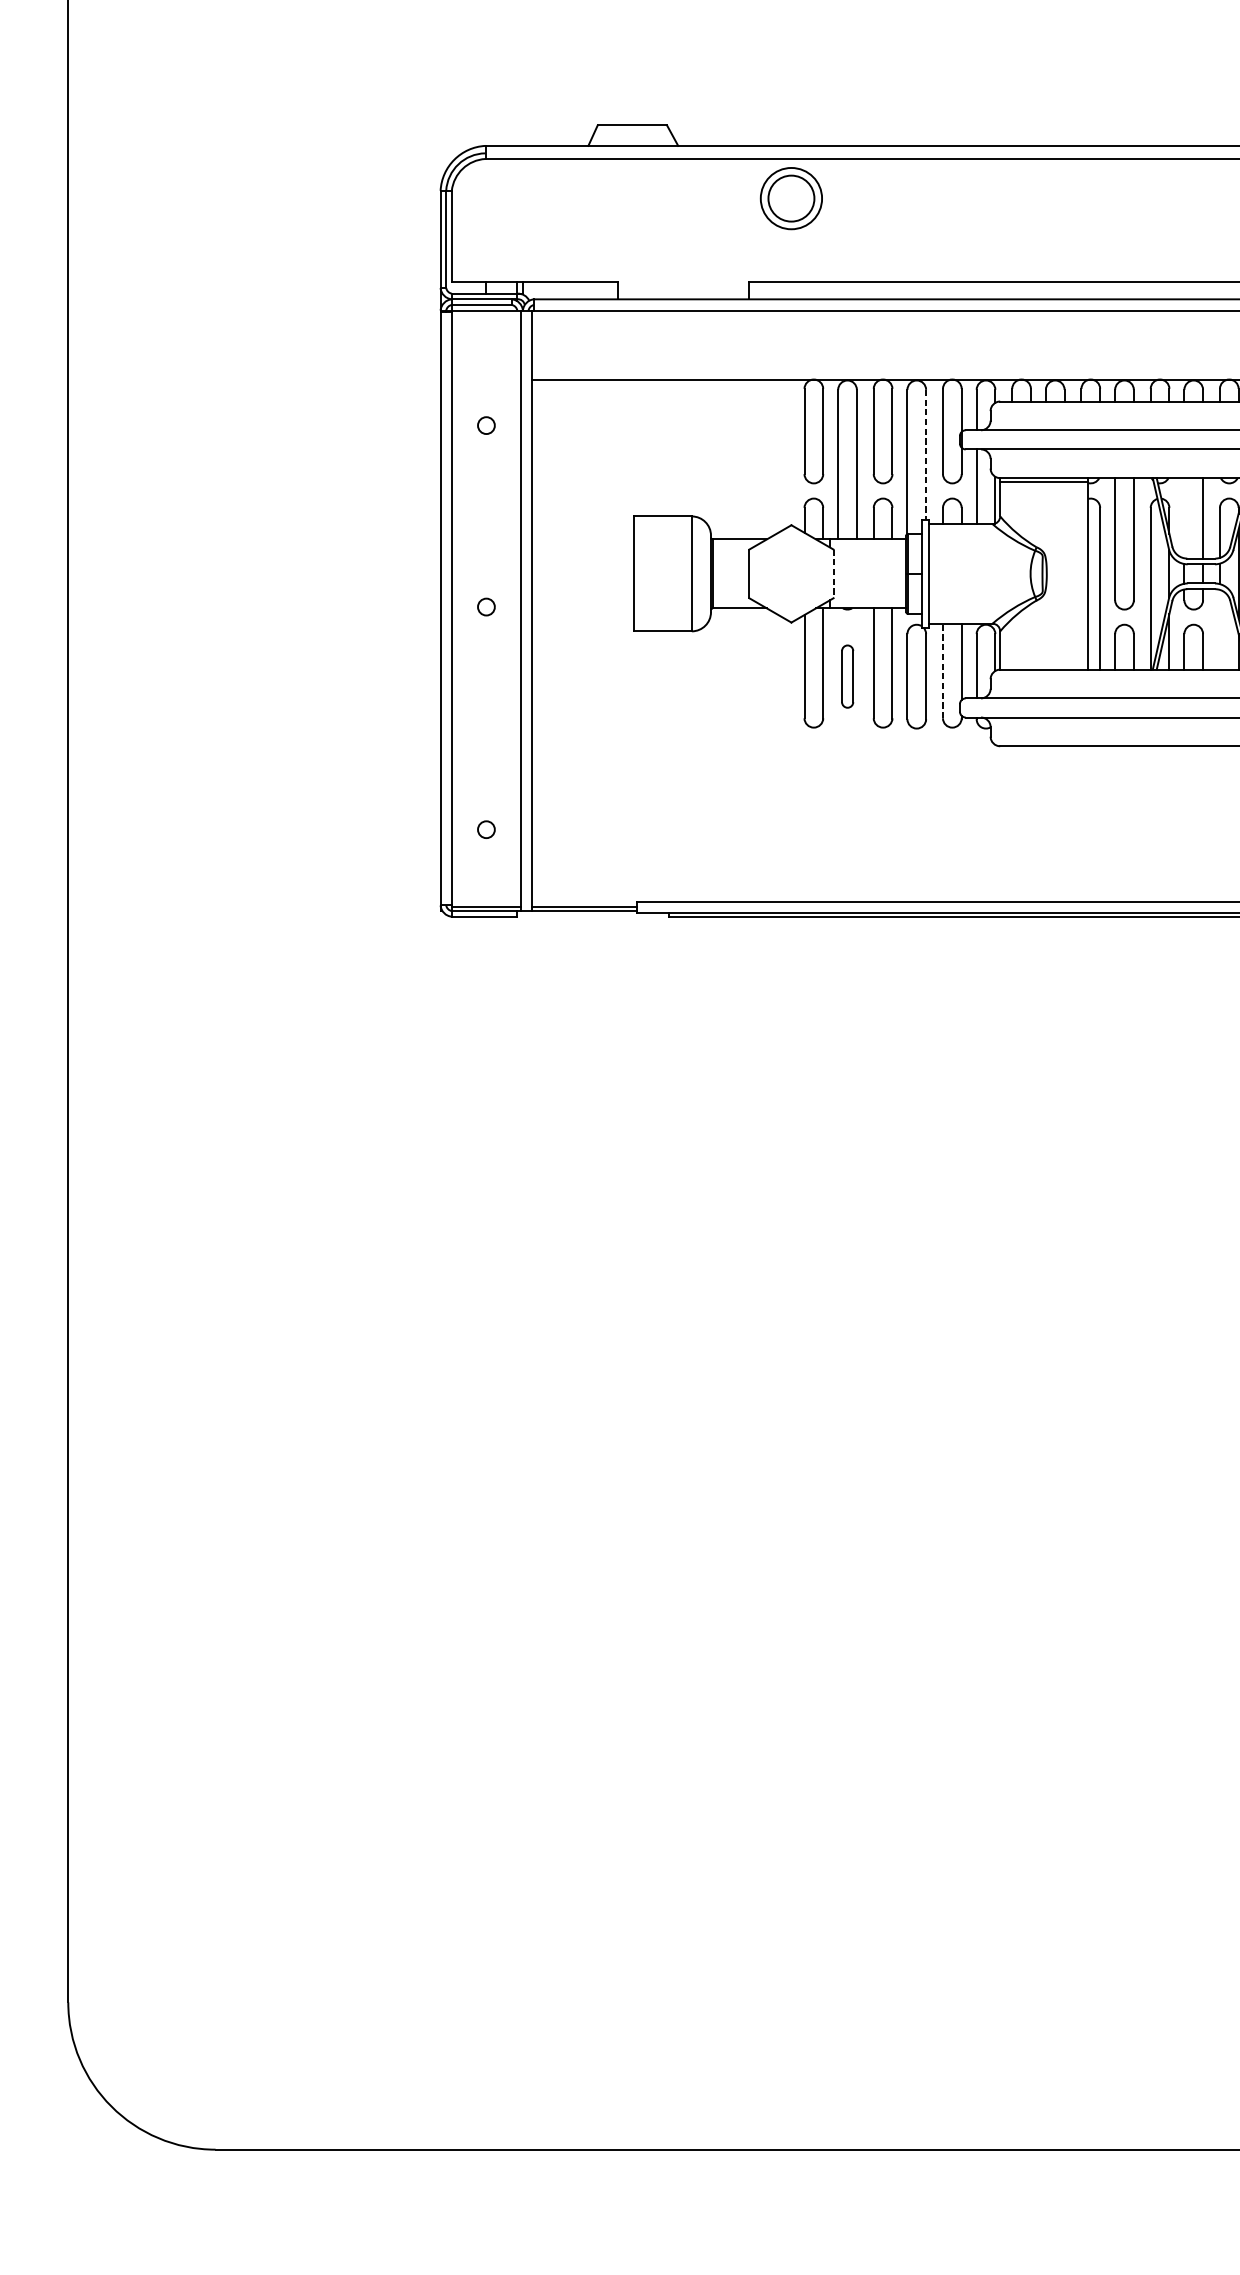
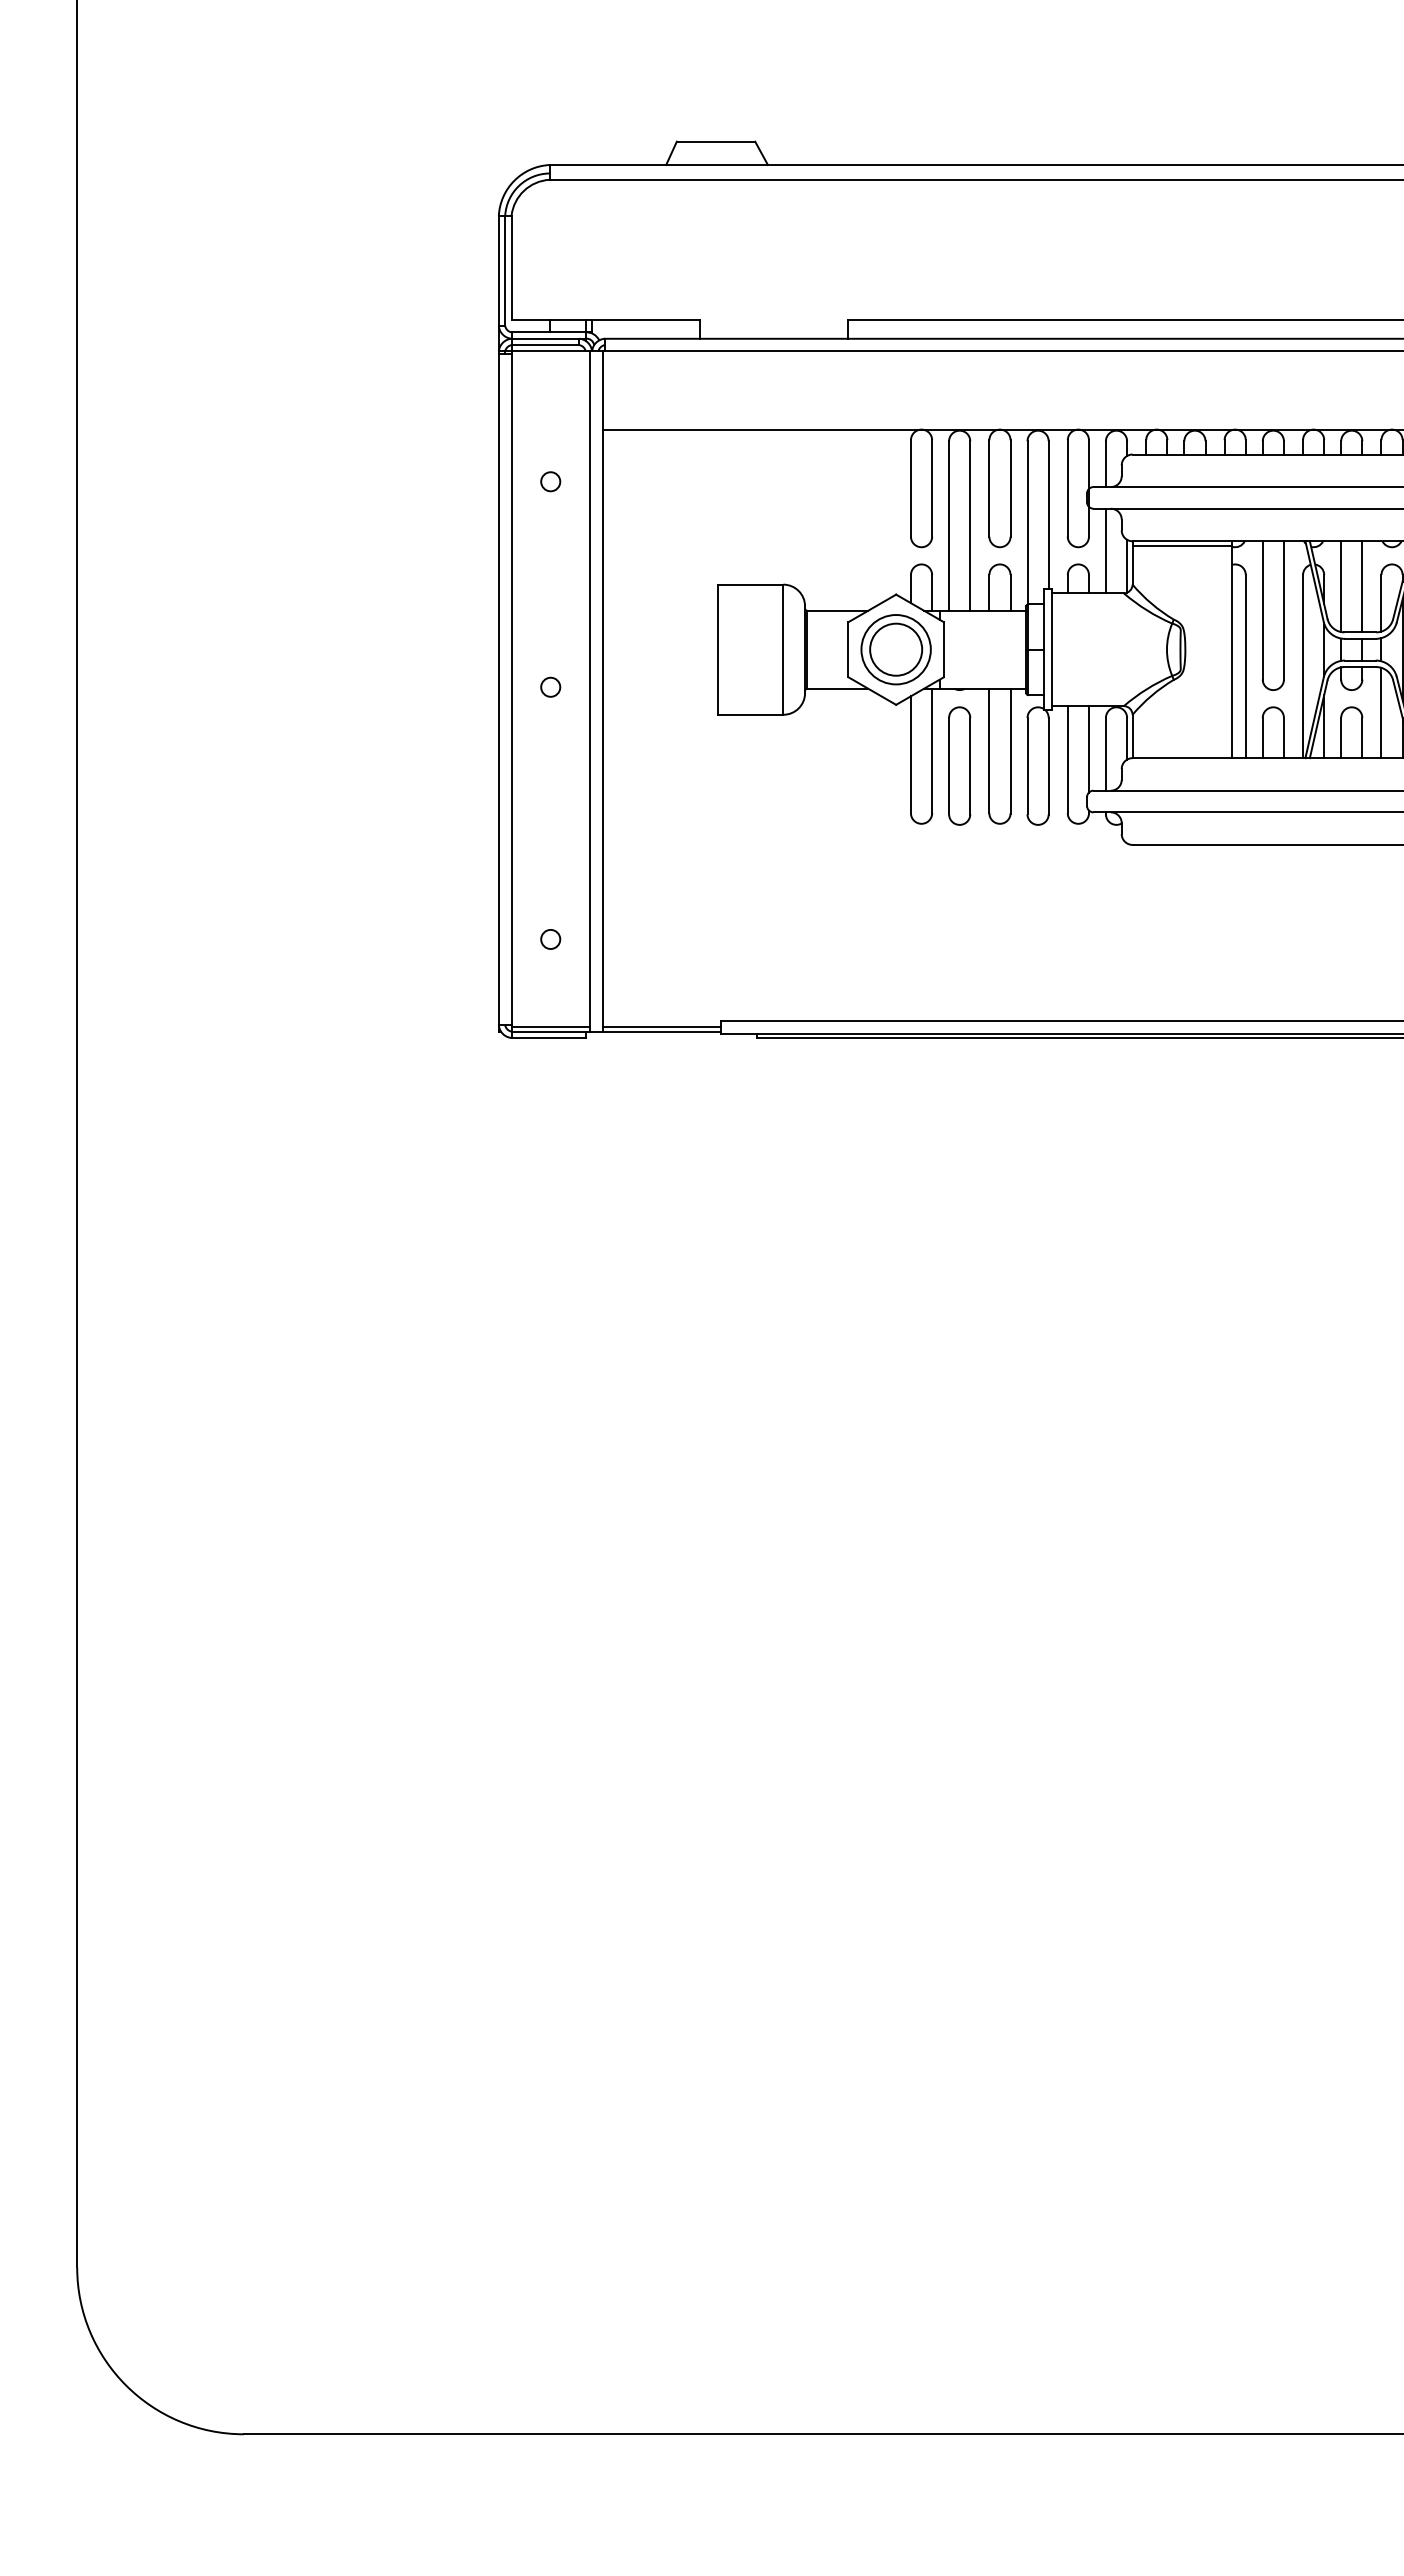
part: (790, 198) -> (895, 649), moved
line: (925, 455) -> (1048, 515), dashed -> solid
line: (1184, 518) -> (1341, 586), added
line: (833, 573) -> (943, 649), dashed -> solid
line: (1219, 629) -> (1381, 712), added
line: (942, 670) -> (1067, 759), dashed -> solid
part: (847, 676) -> (959, 765), size x1.67

